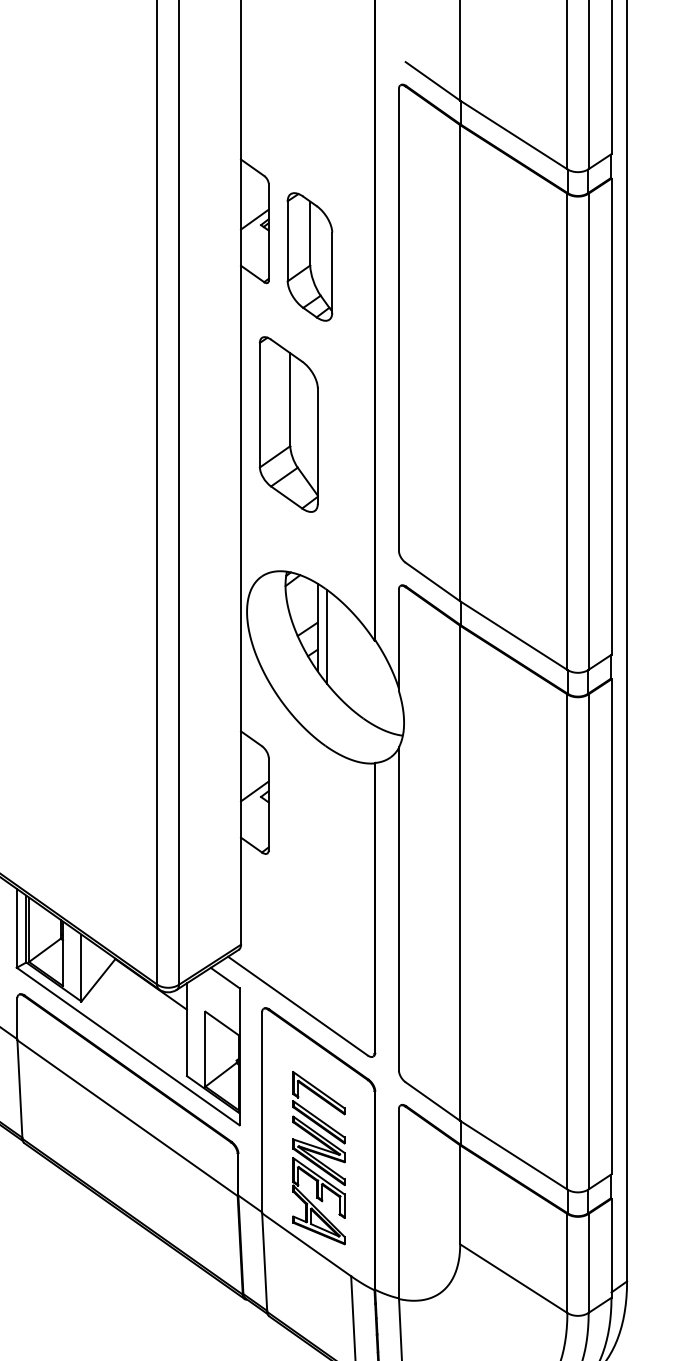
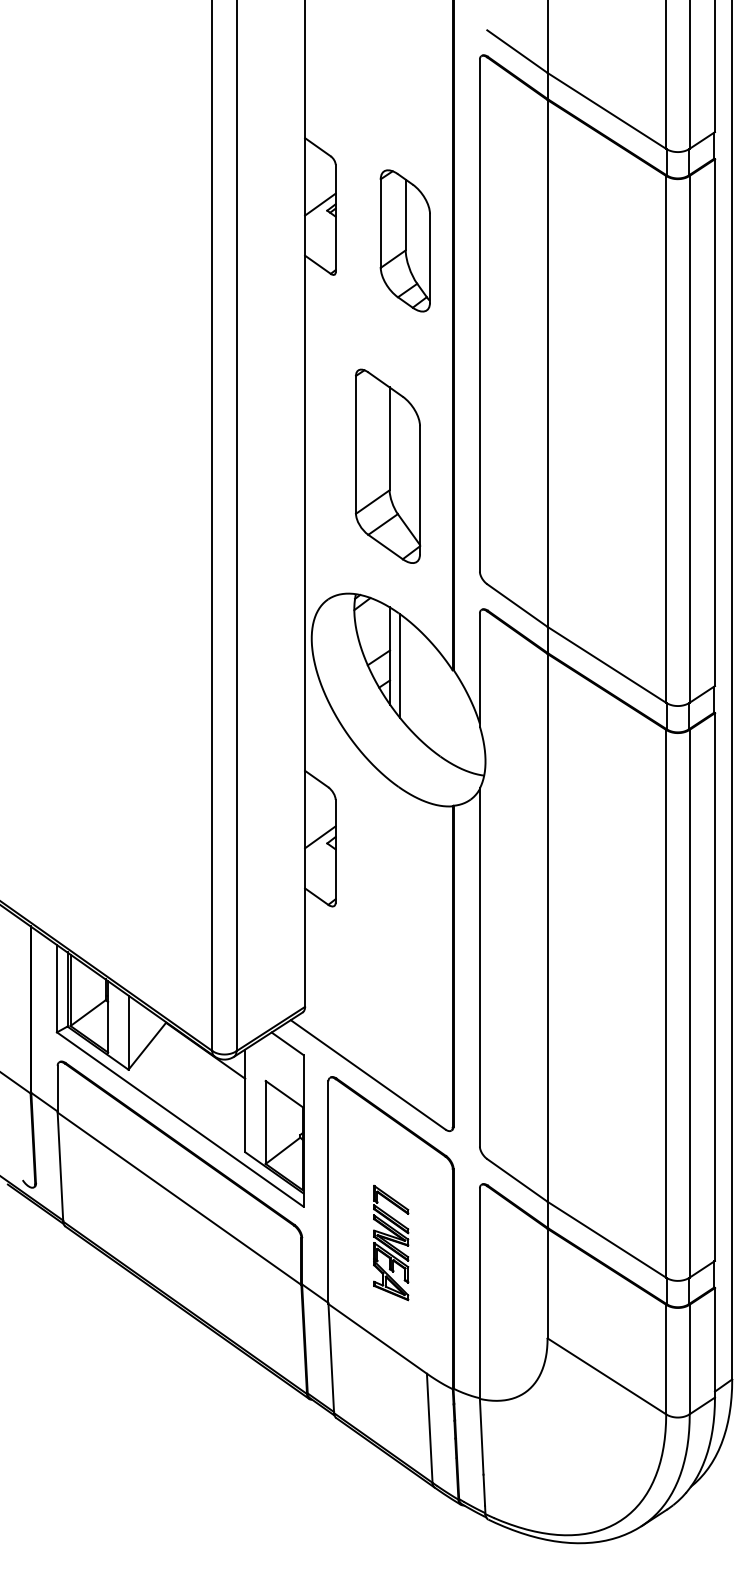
part: (309, 256) -> (404, 240), moved
part: (289, 423) -> (388, 465), moved
part: (318, 1157) -> (390, 1242), size x0.6

